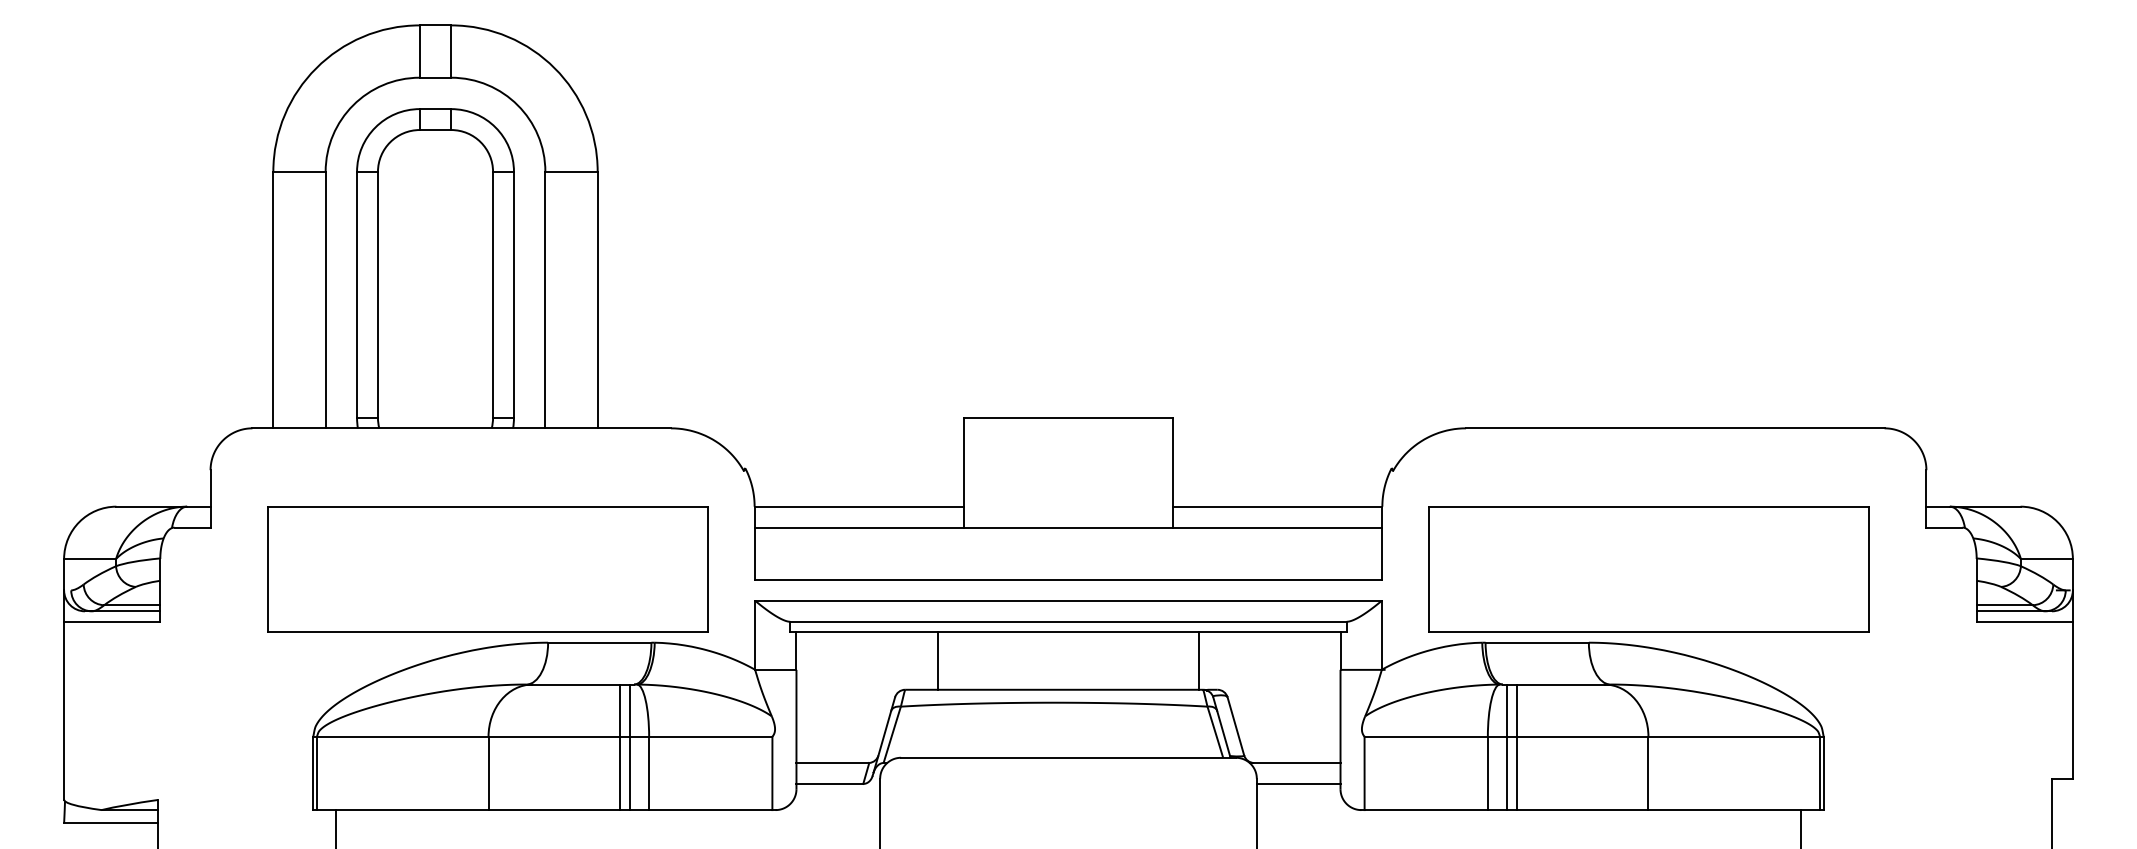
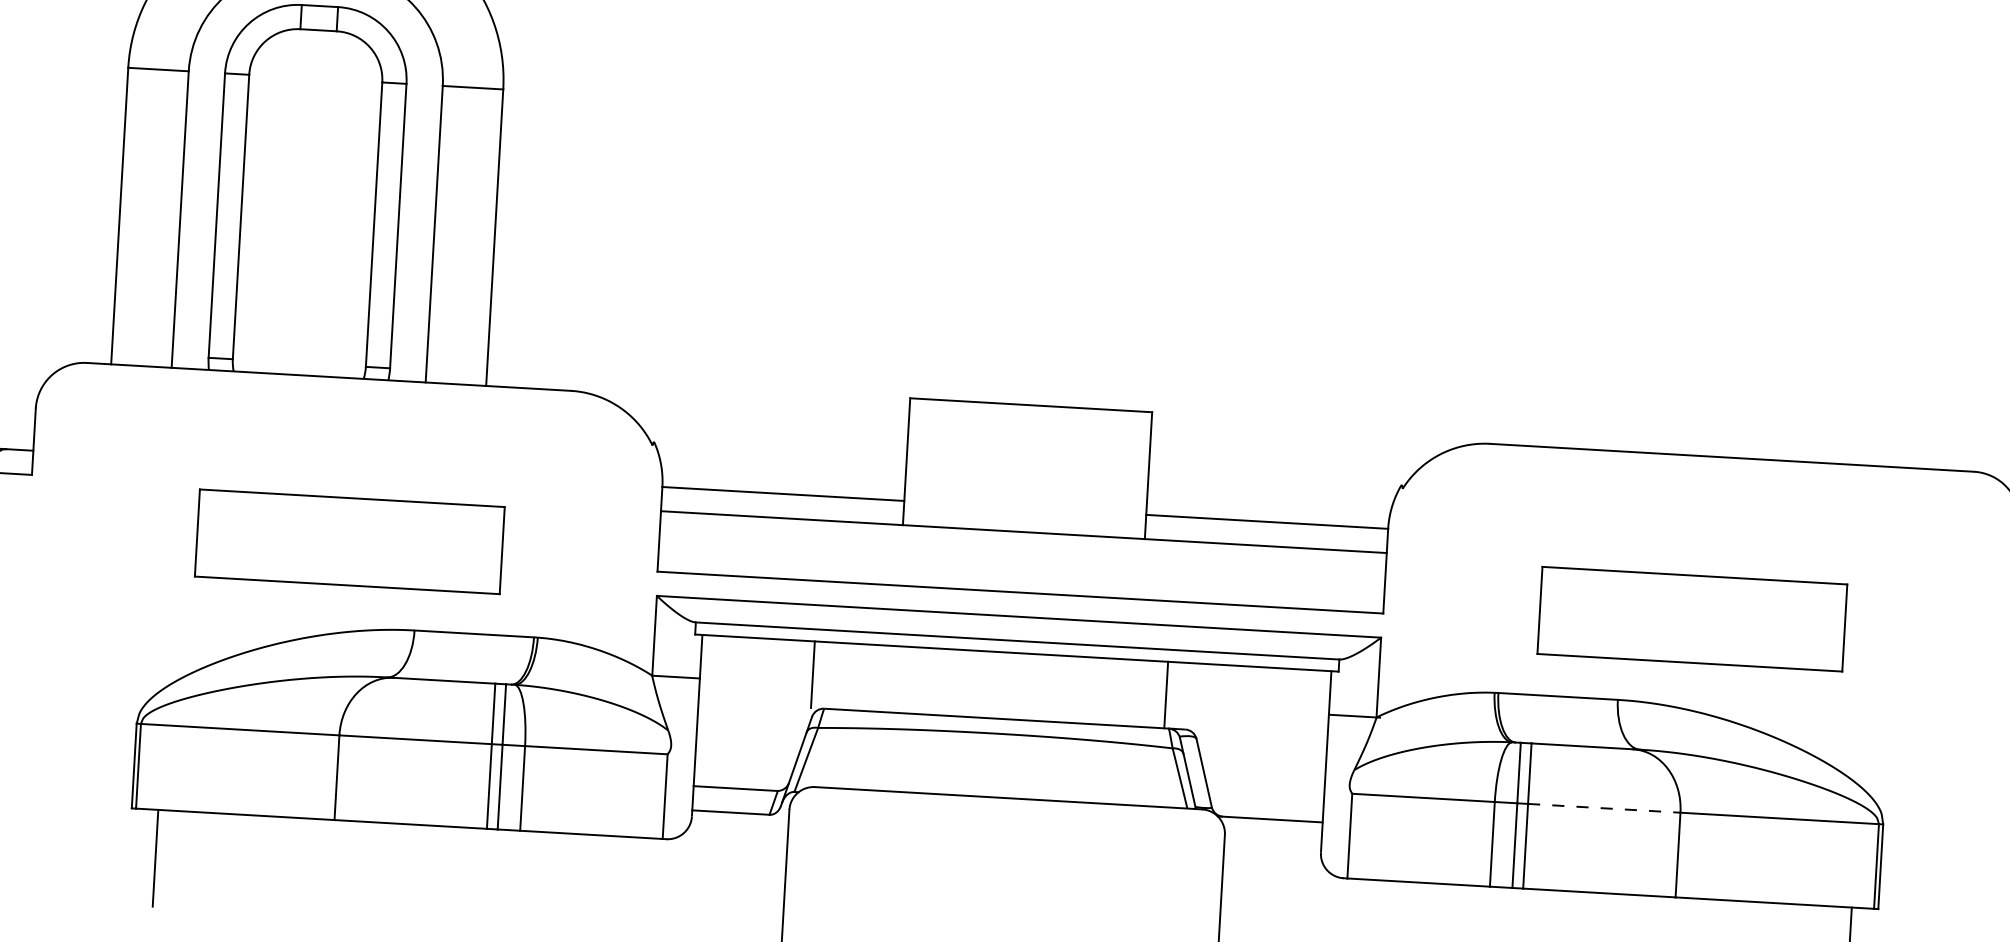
part: (487, 569) -> (349, 541), size x0.6
part: (1648, 569) -> (1691, 619), size x0.6
line: (937, 660) -> (812, 674), moved
line: (1582, 736) -> (1604, 807), solid -> dashed
line: (1298, 783) -> (1272, 843), removed

